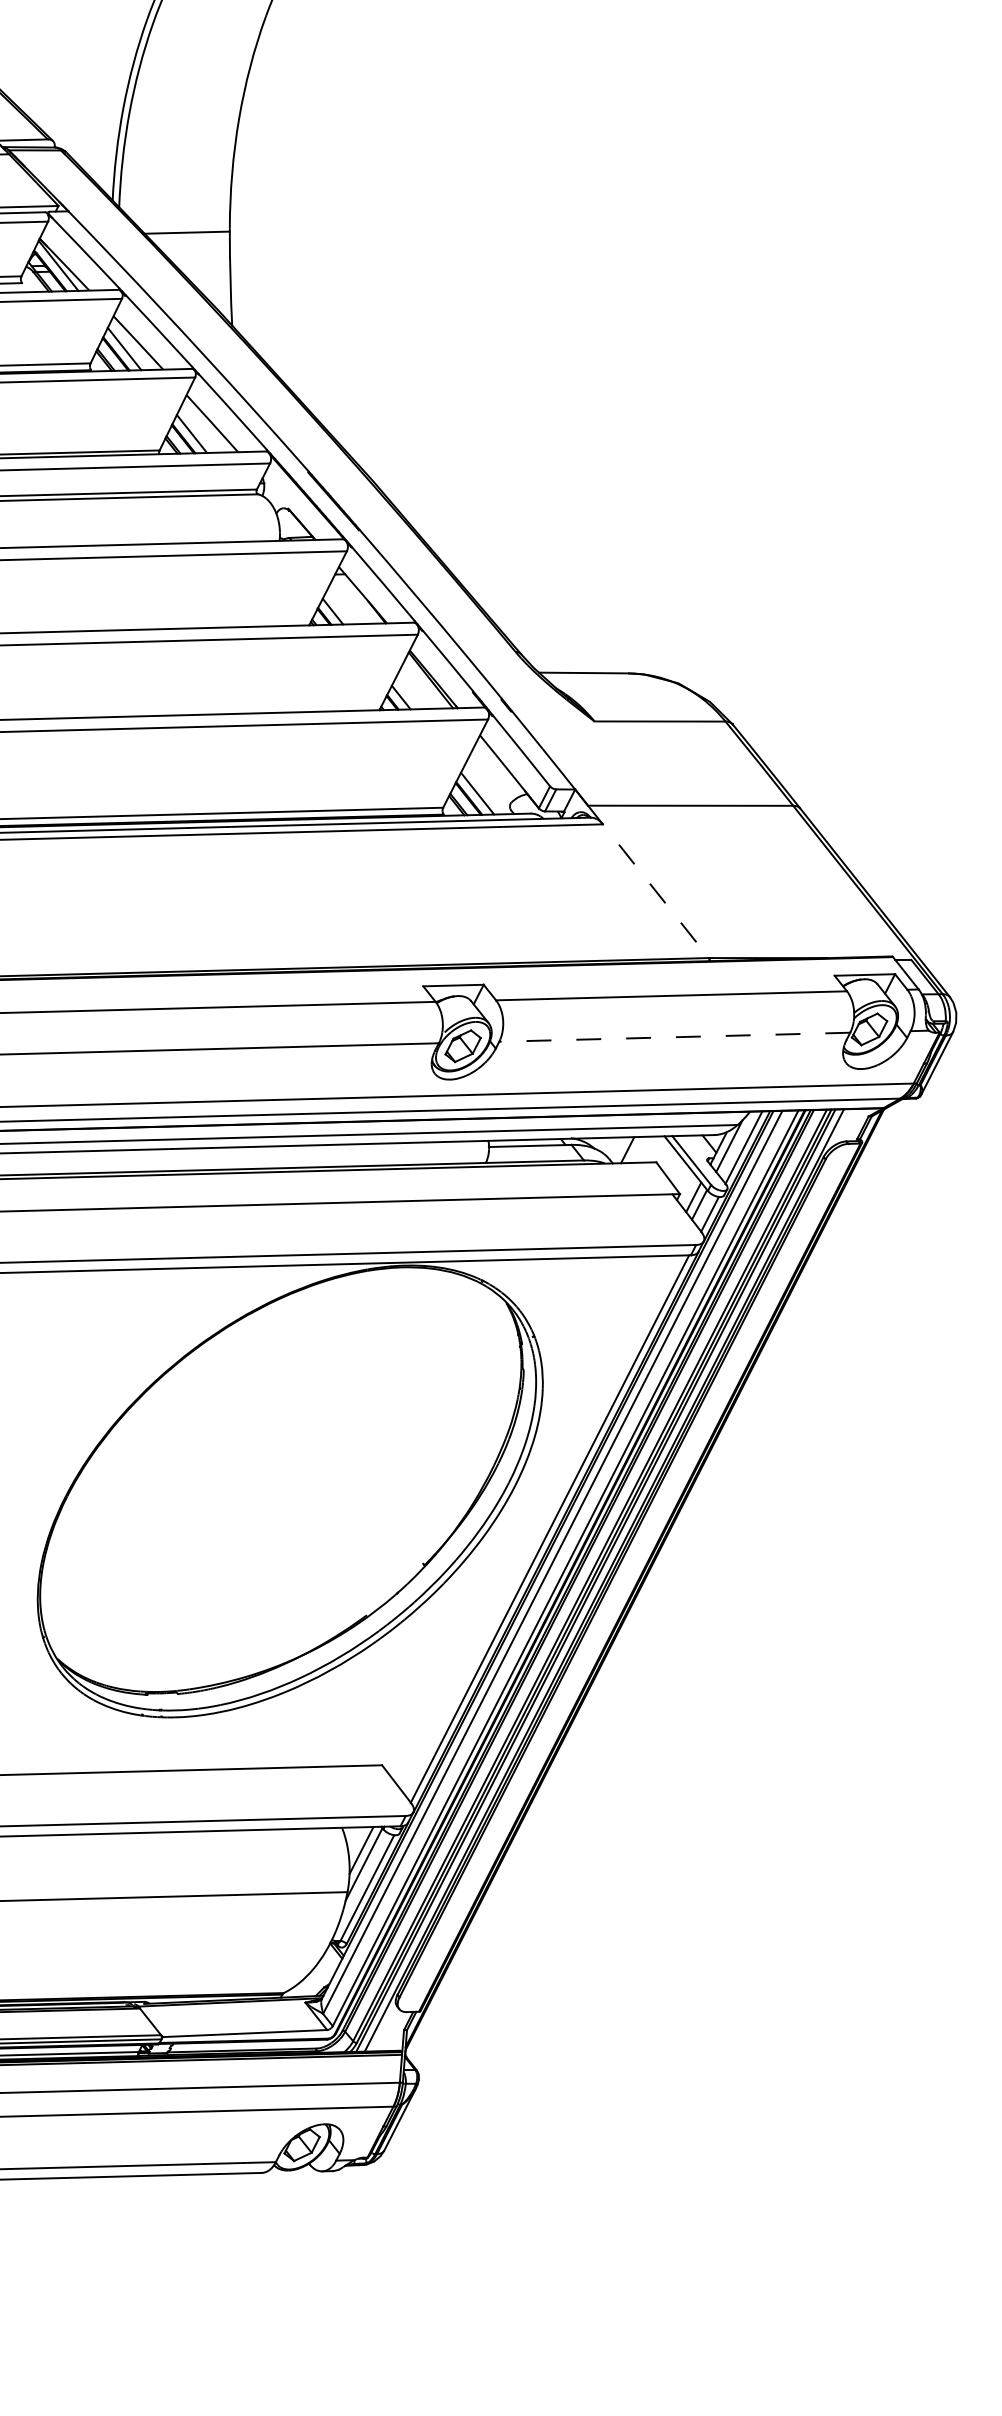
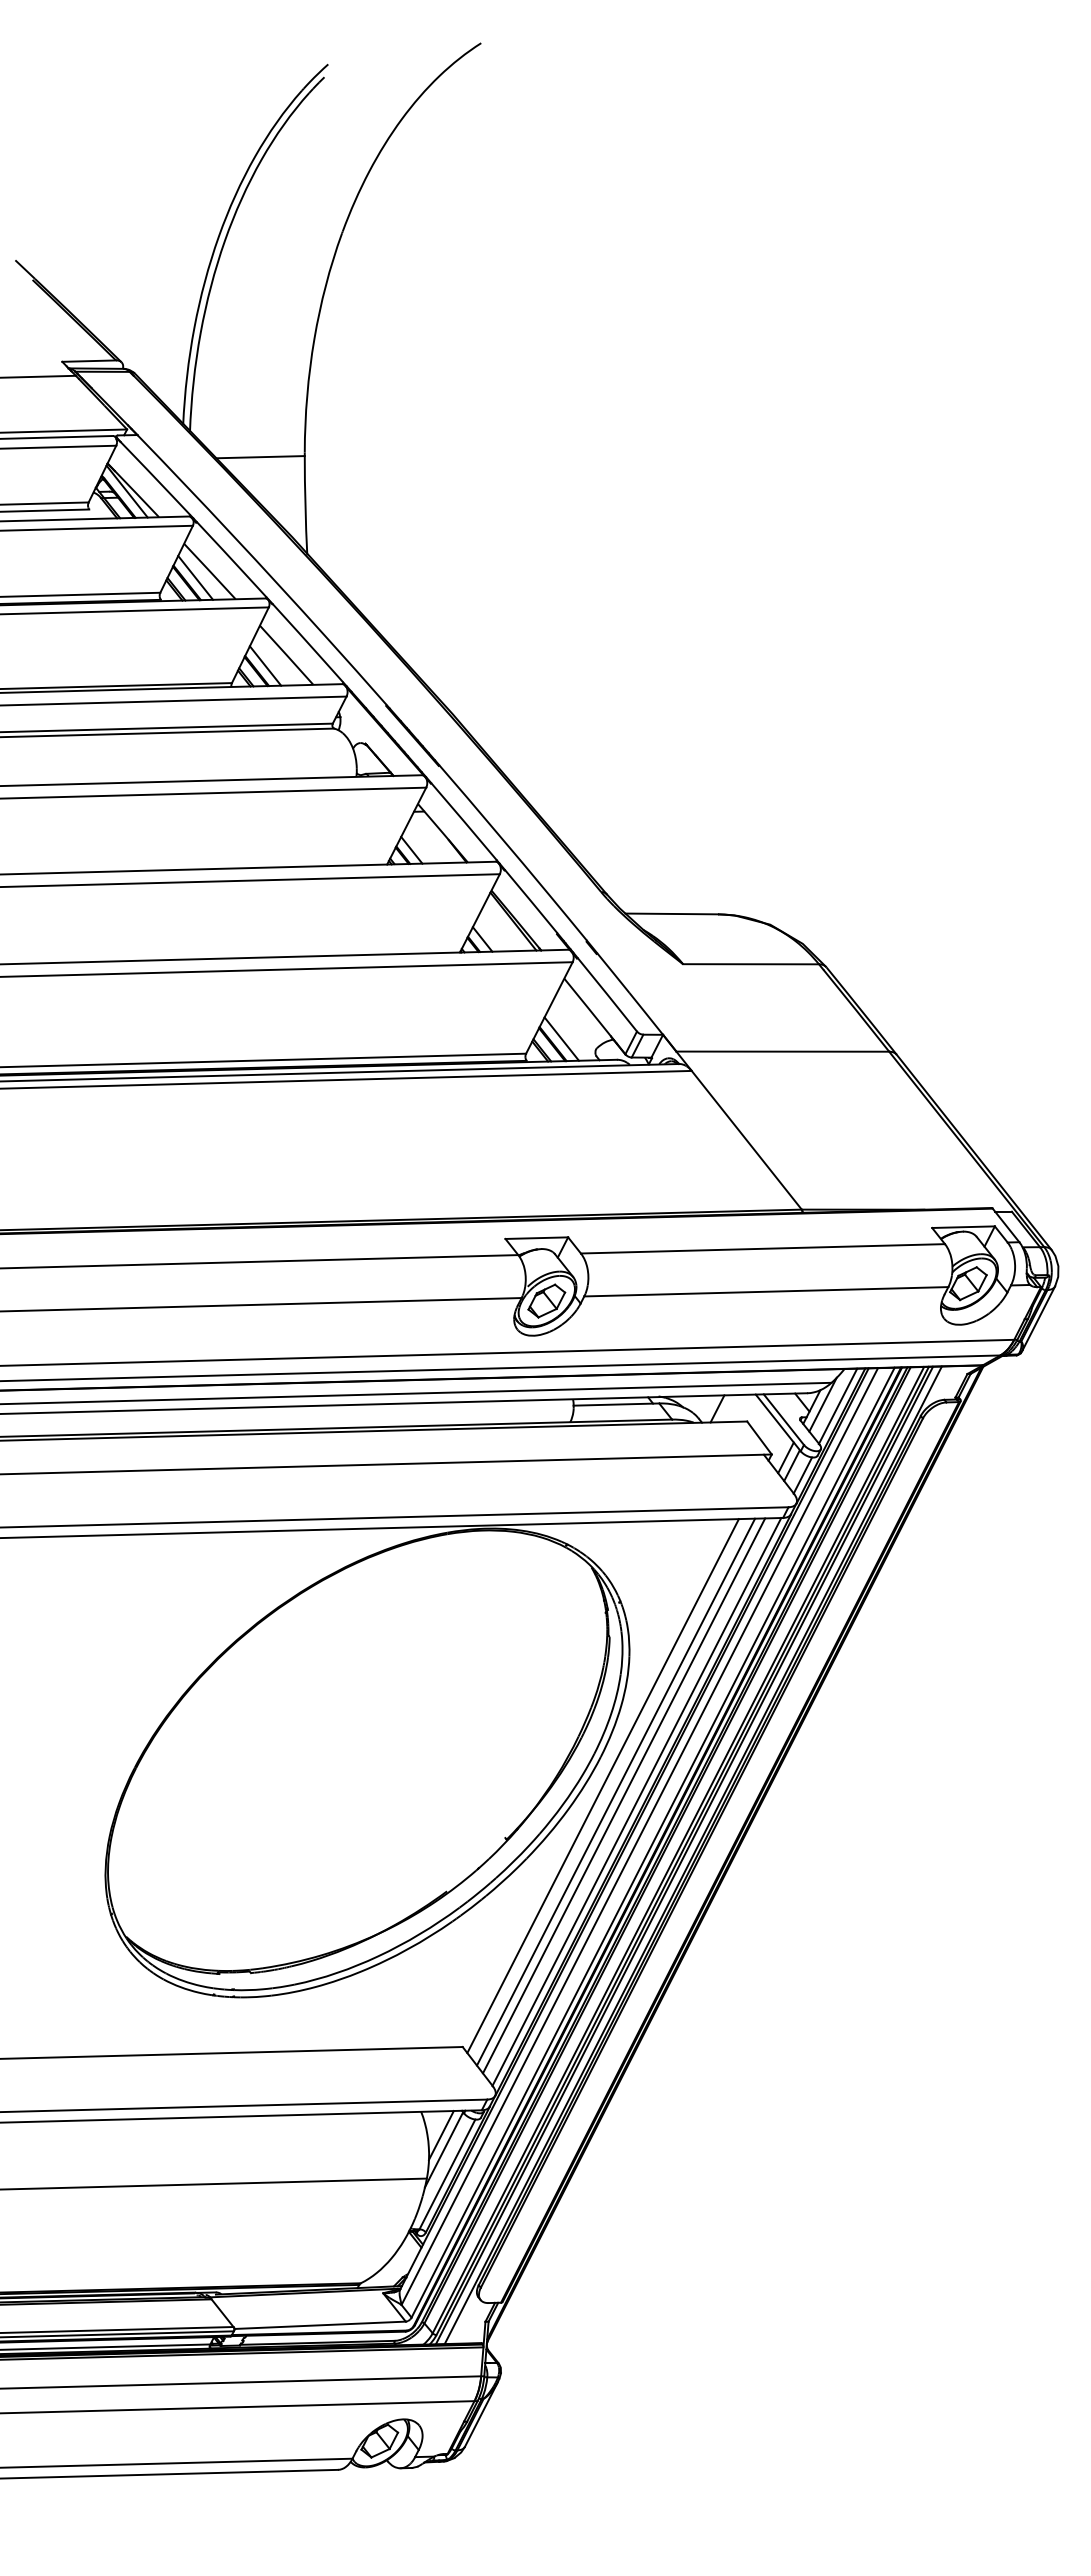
line: (648, 881) -> (739, 1130), dashed -> solid
line: (673, 1036) -> (765, 1291), dashed -> solid
line: (516, 1514) -> (602, 1786), added
line: (529, 1518) -> (615, 1791), added
line: (537, 1522) -> (623, 1795), added

